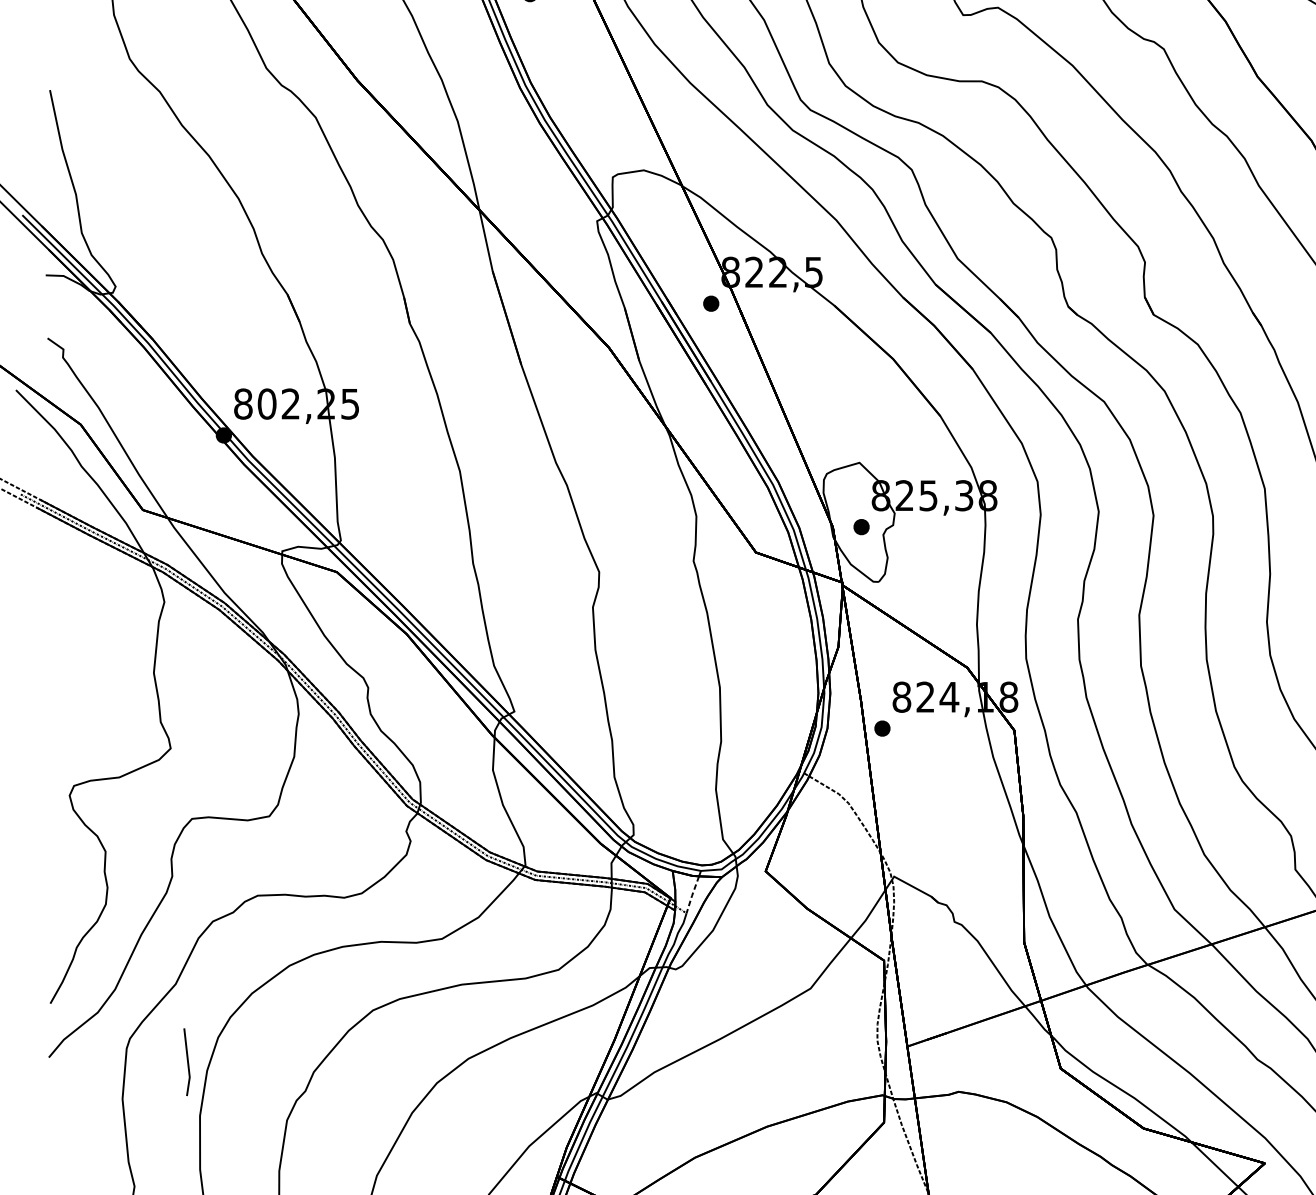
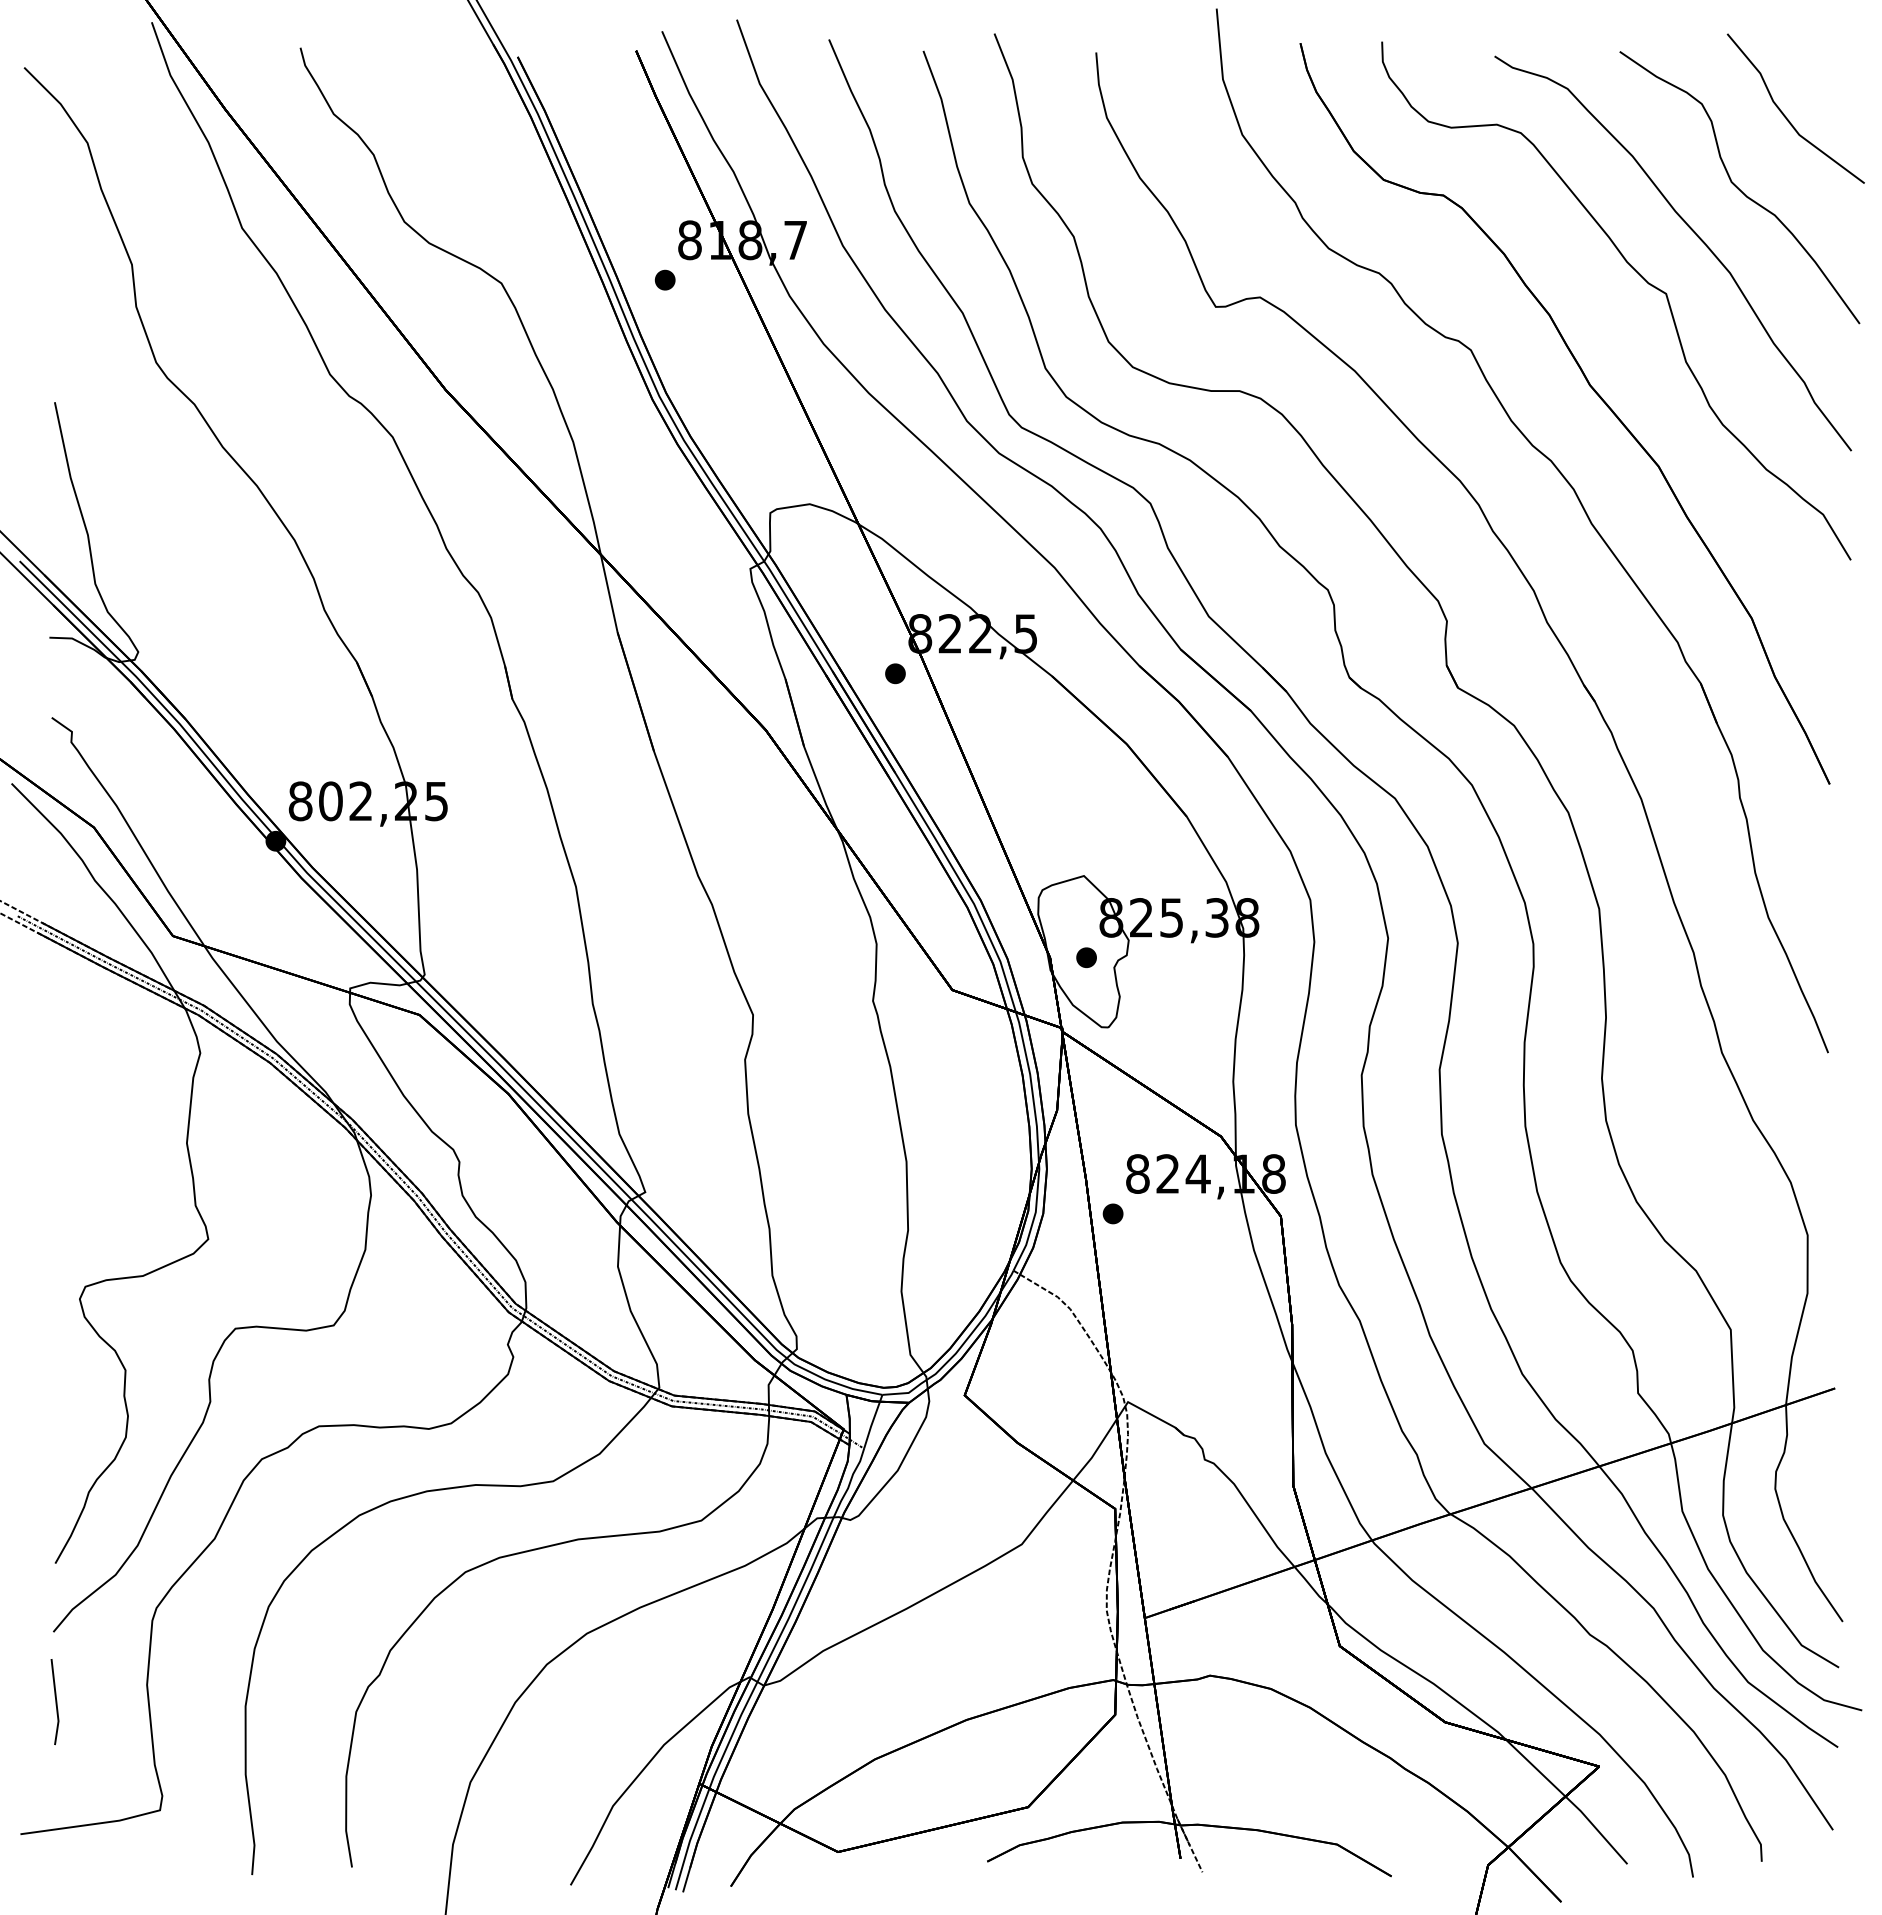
line: (692, 895) -> (871, 1425), dashed -> solid
line: (187, 1062) -> (55, 1702), moved

